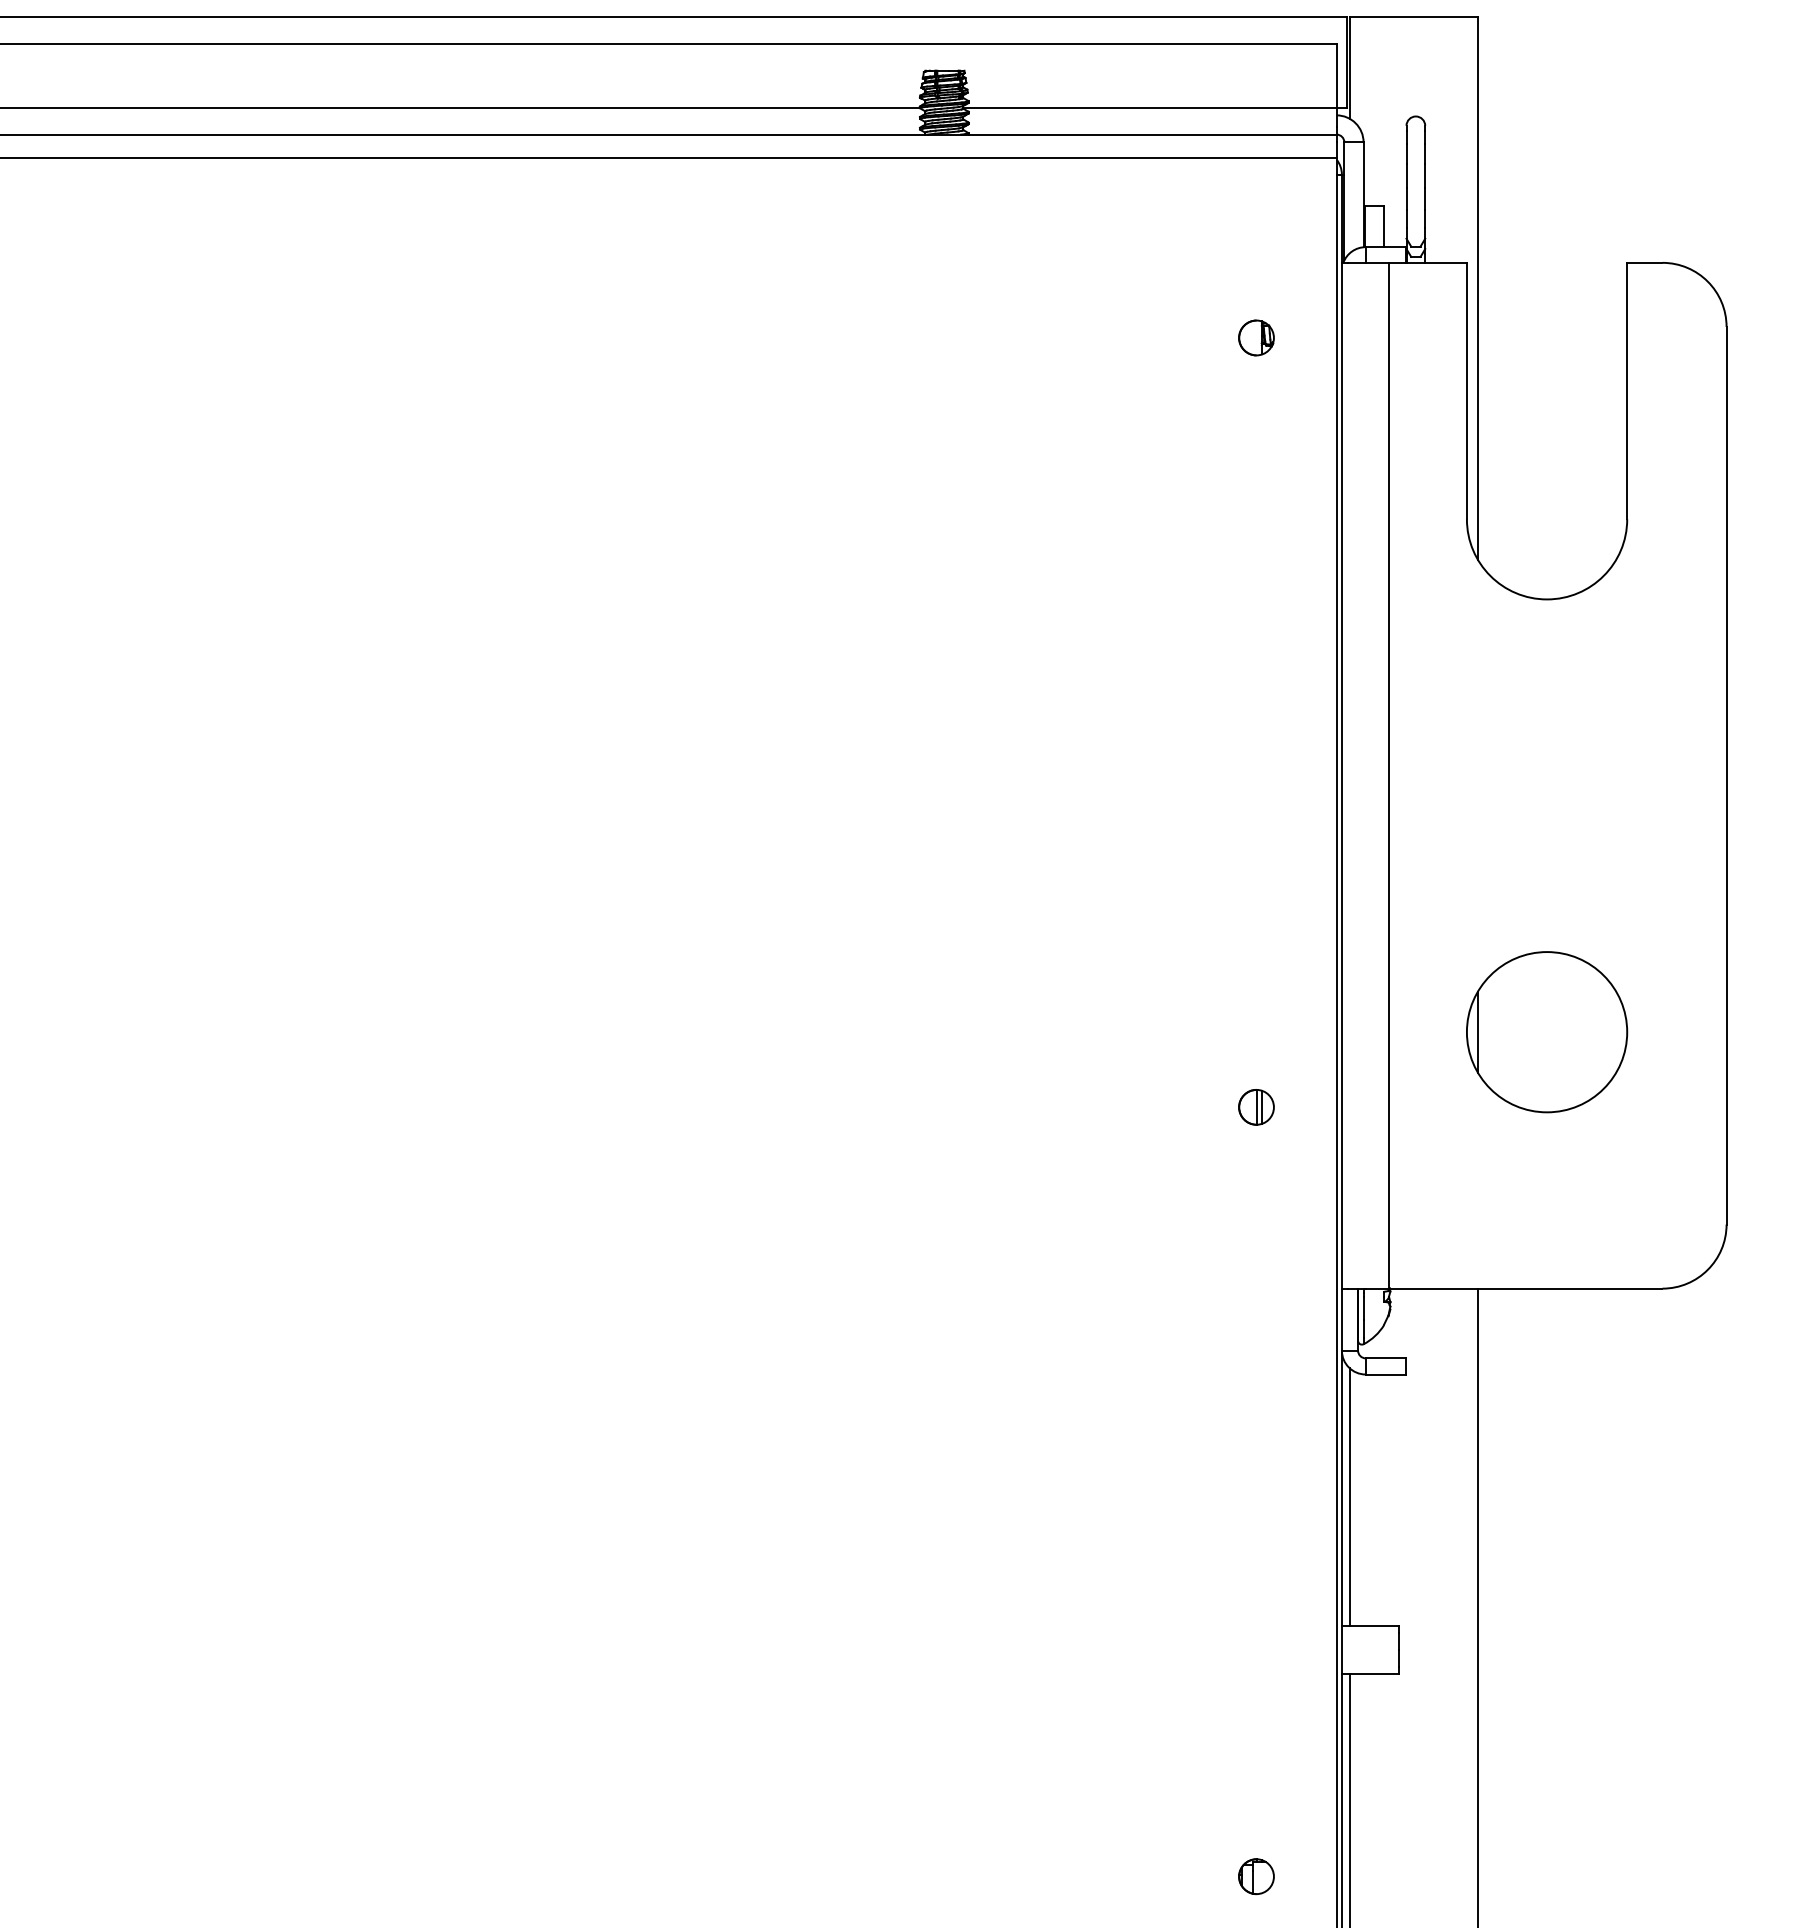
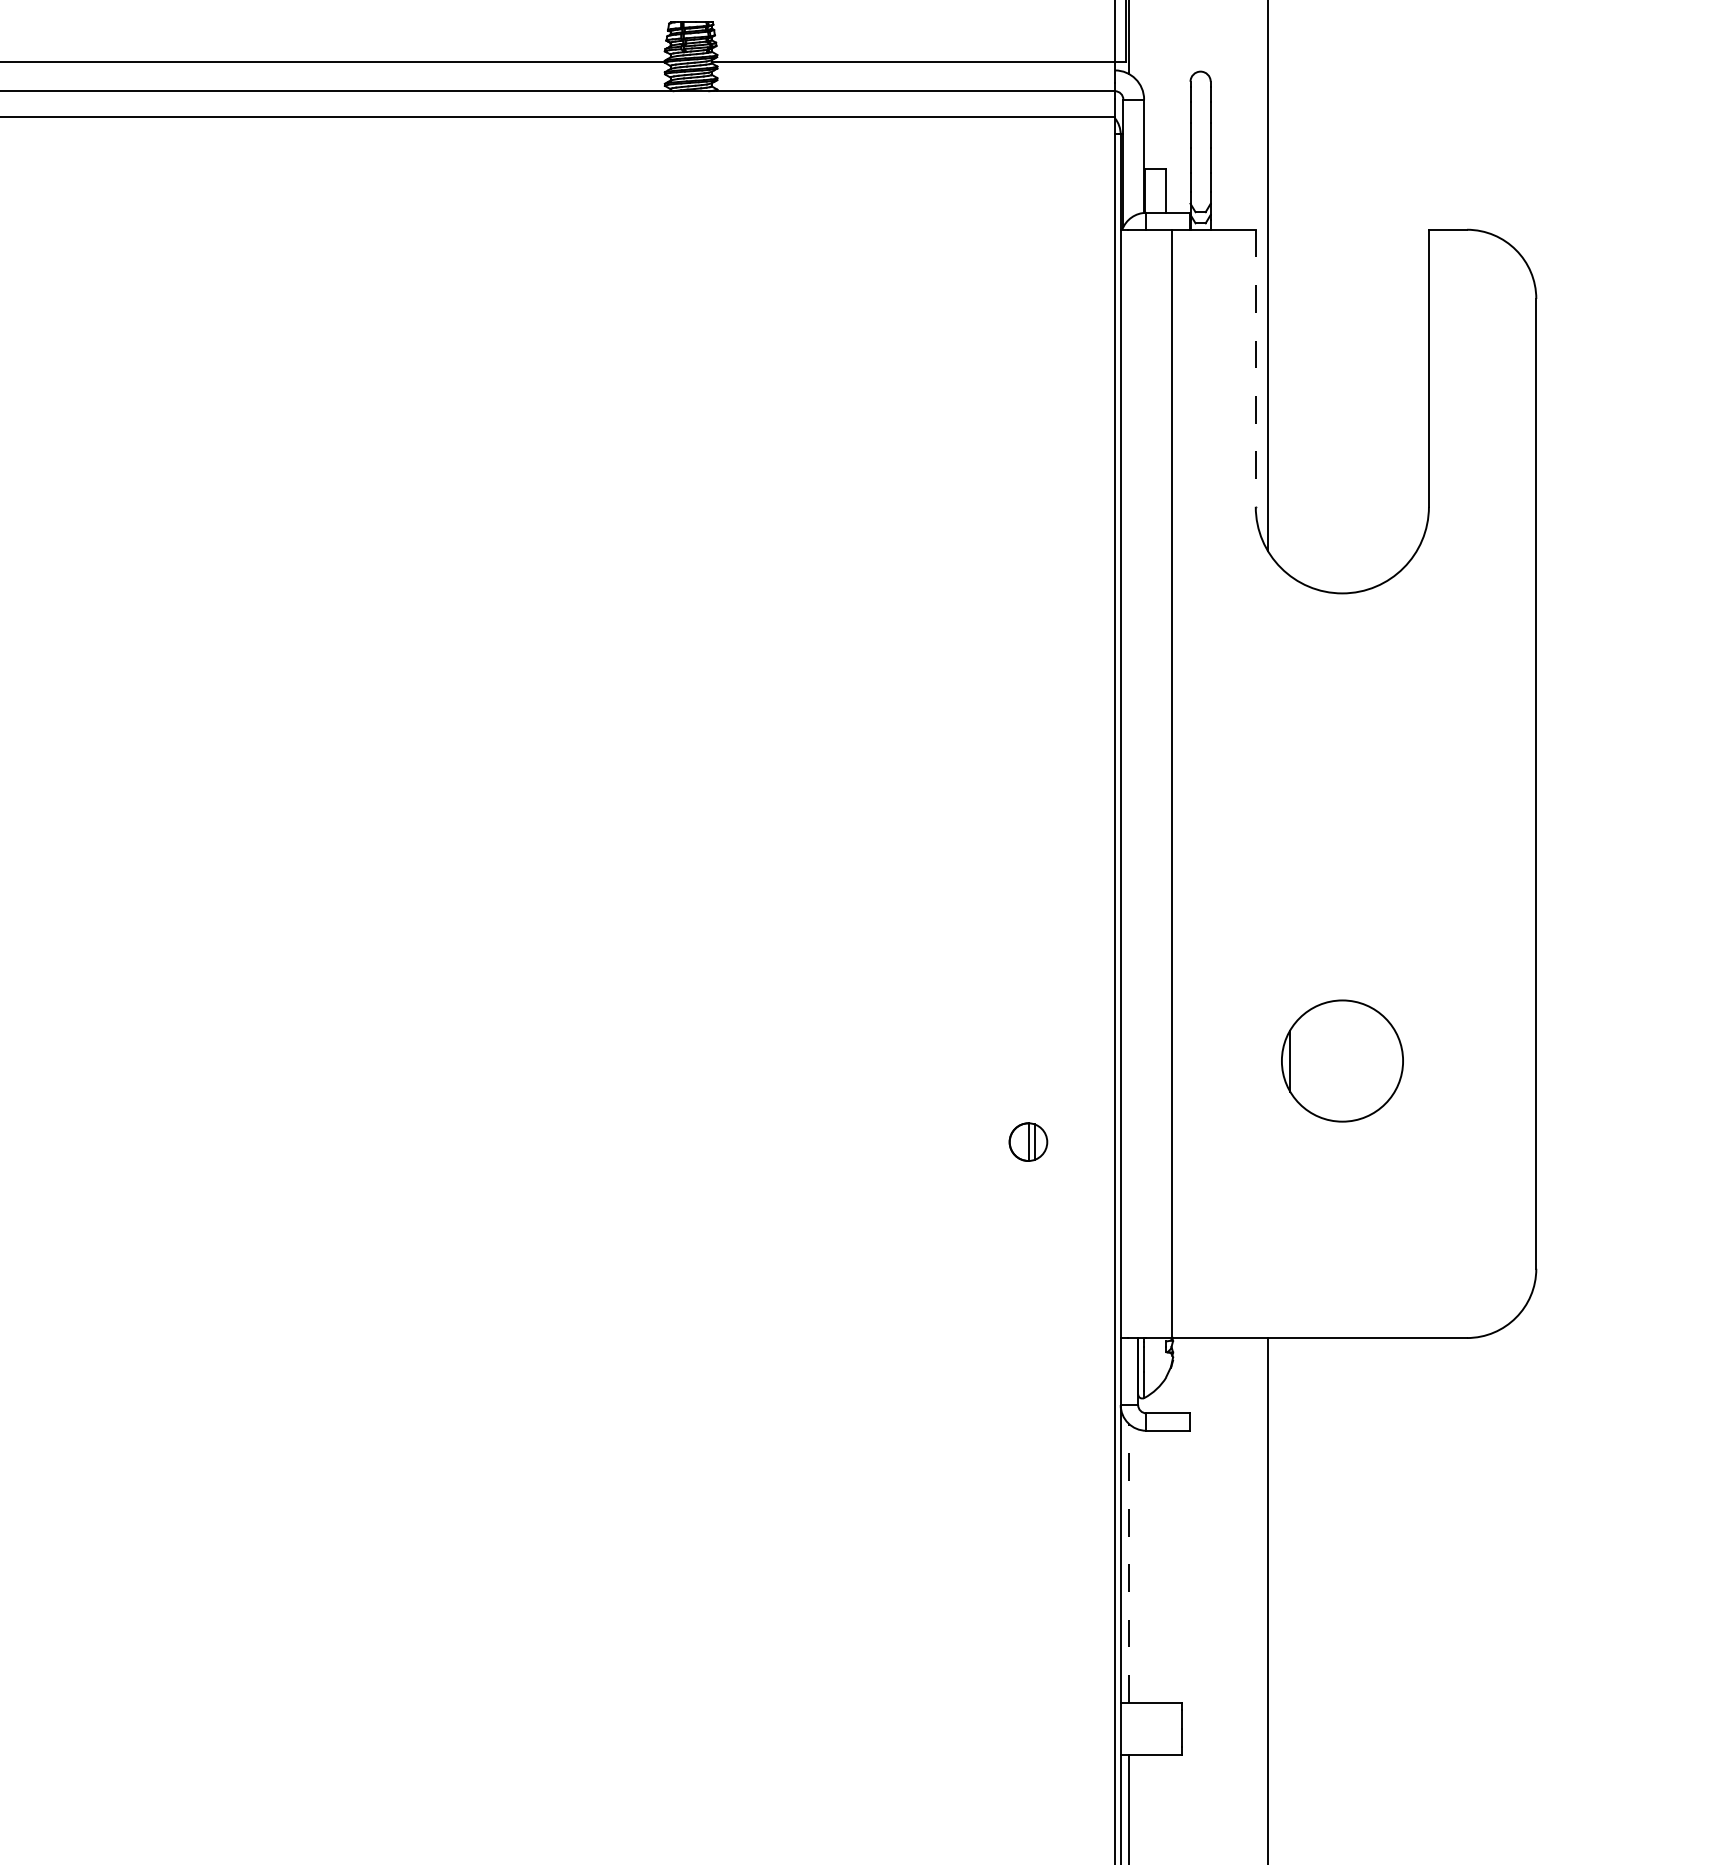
part: (1256, 337) -> (1028, 310), removed
line: (1466, 391) -> (1255, 368), solid -> dashed
part: (1547, 1032) -> (1342, 1061), size x0.7
line: (1349, 1496) -> (1128, 1562), solid -> dashed

